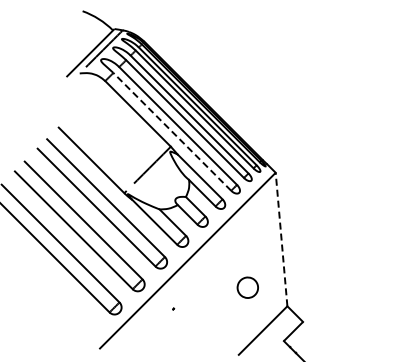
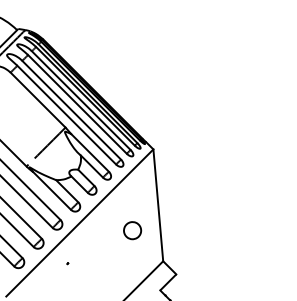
line: (171, 131) -> (66, 114), dashed -> solid
line: (281, 239) -> (158, 205), dashed -> solid
part: (247, 287) -> (132, 230), moved

